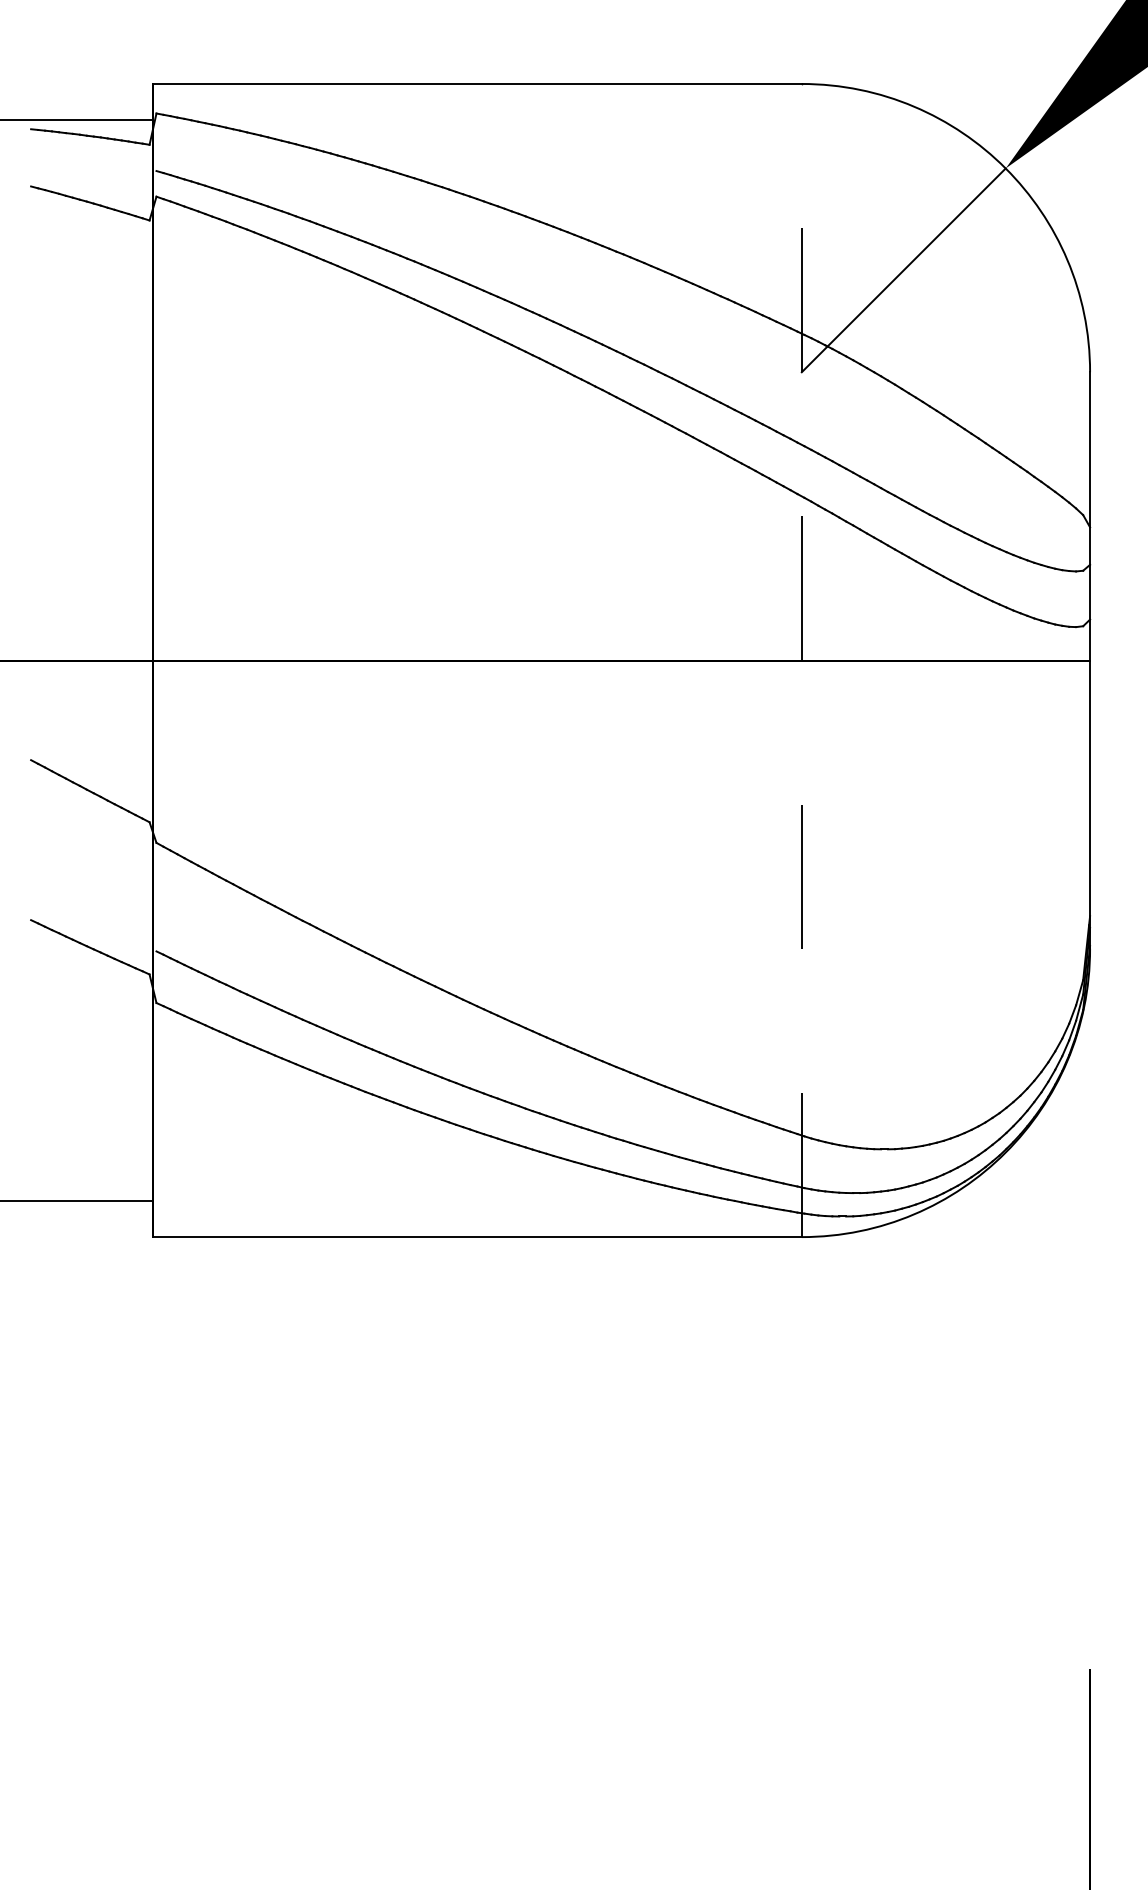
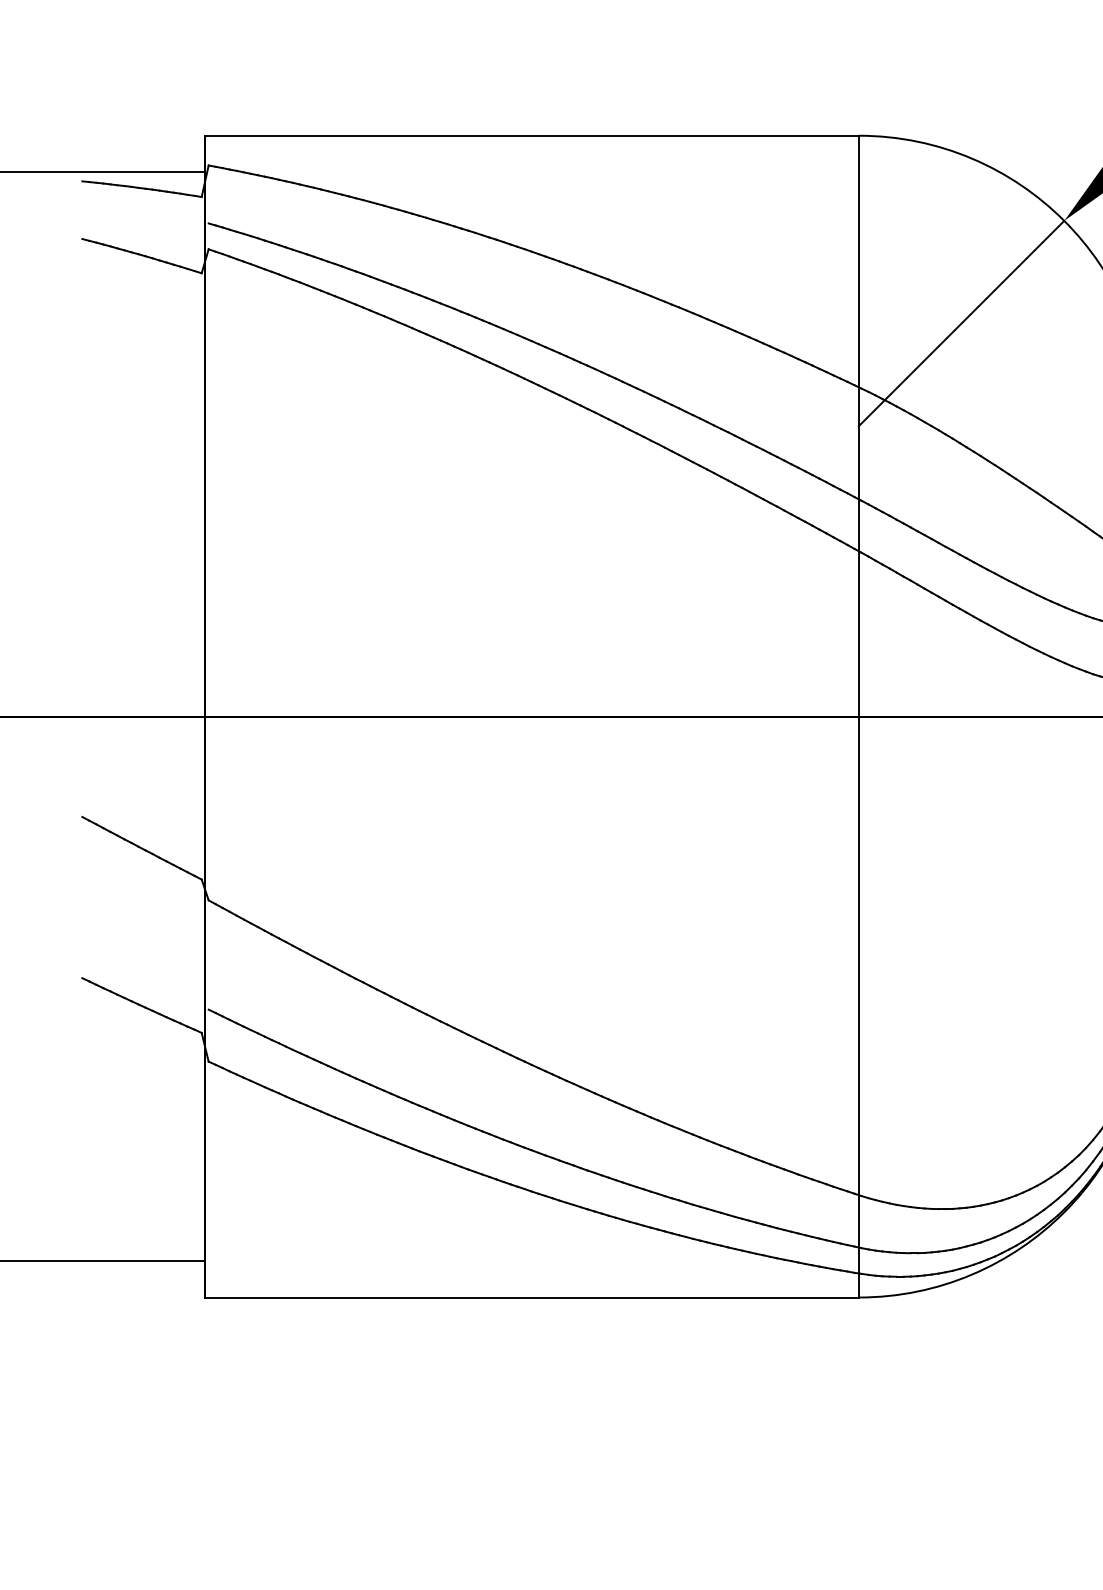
line: (801, 660) -> (858, 716), dashed -> solid

